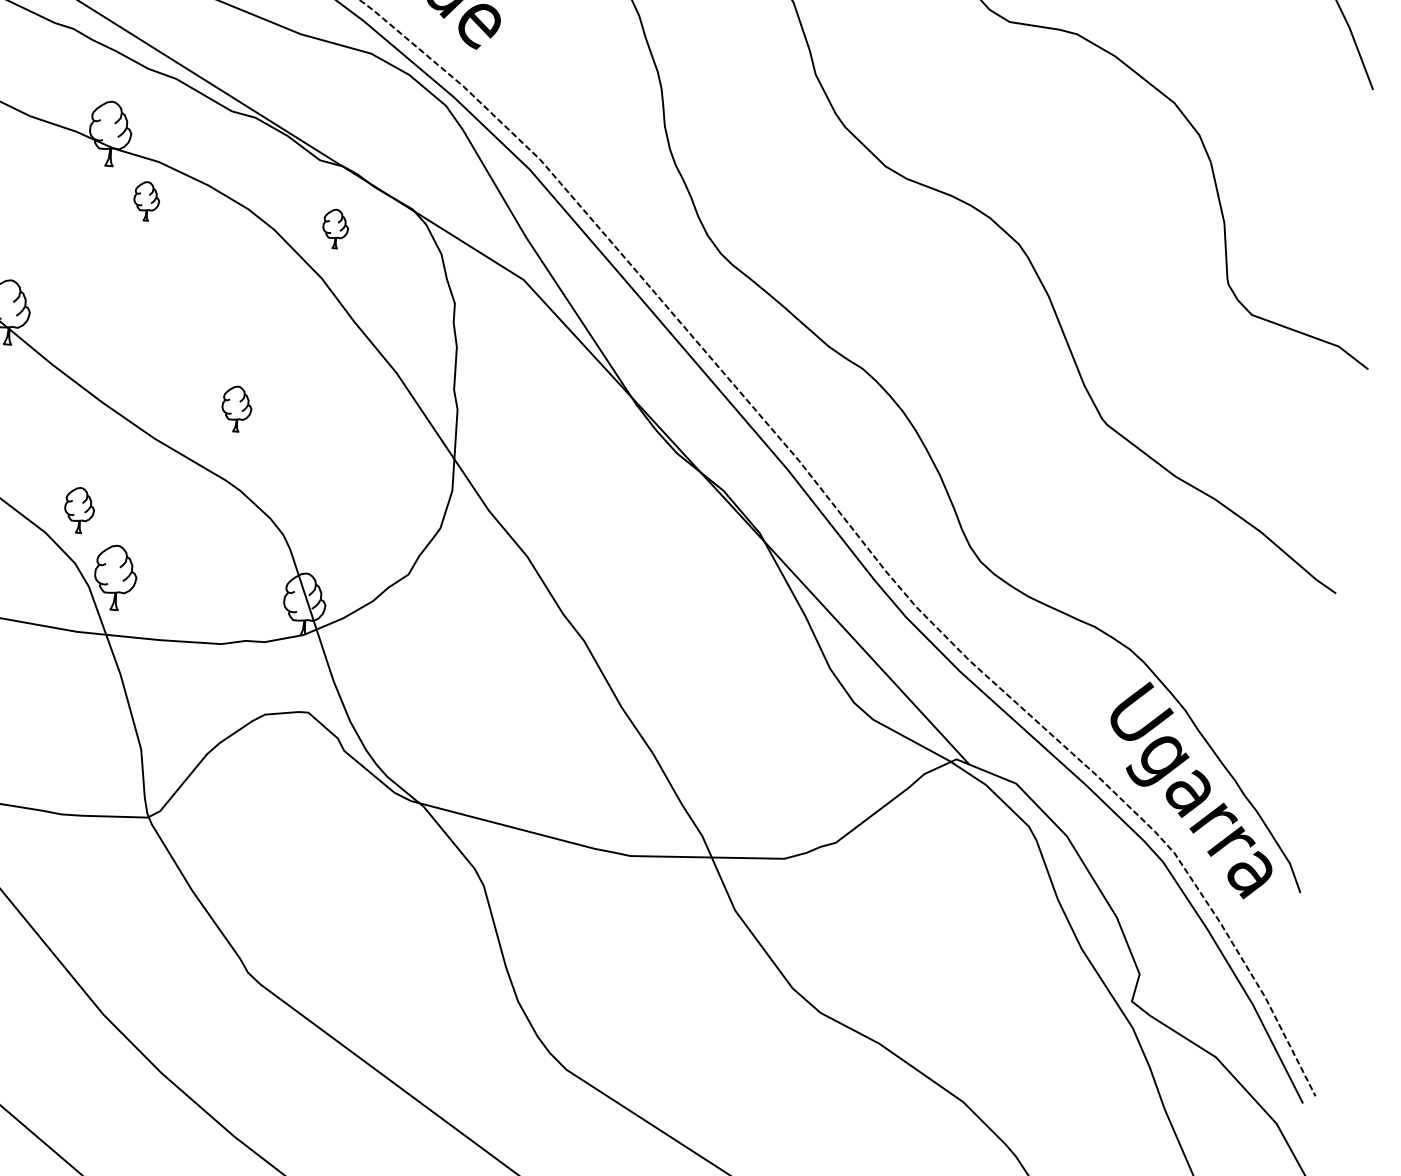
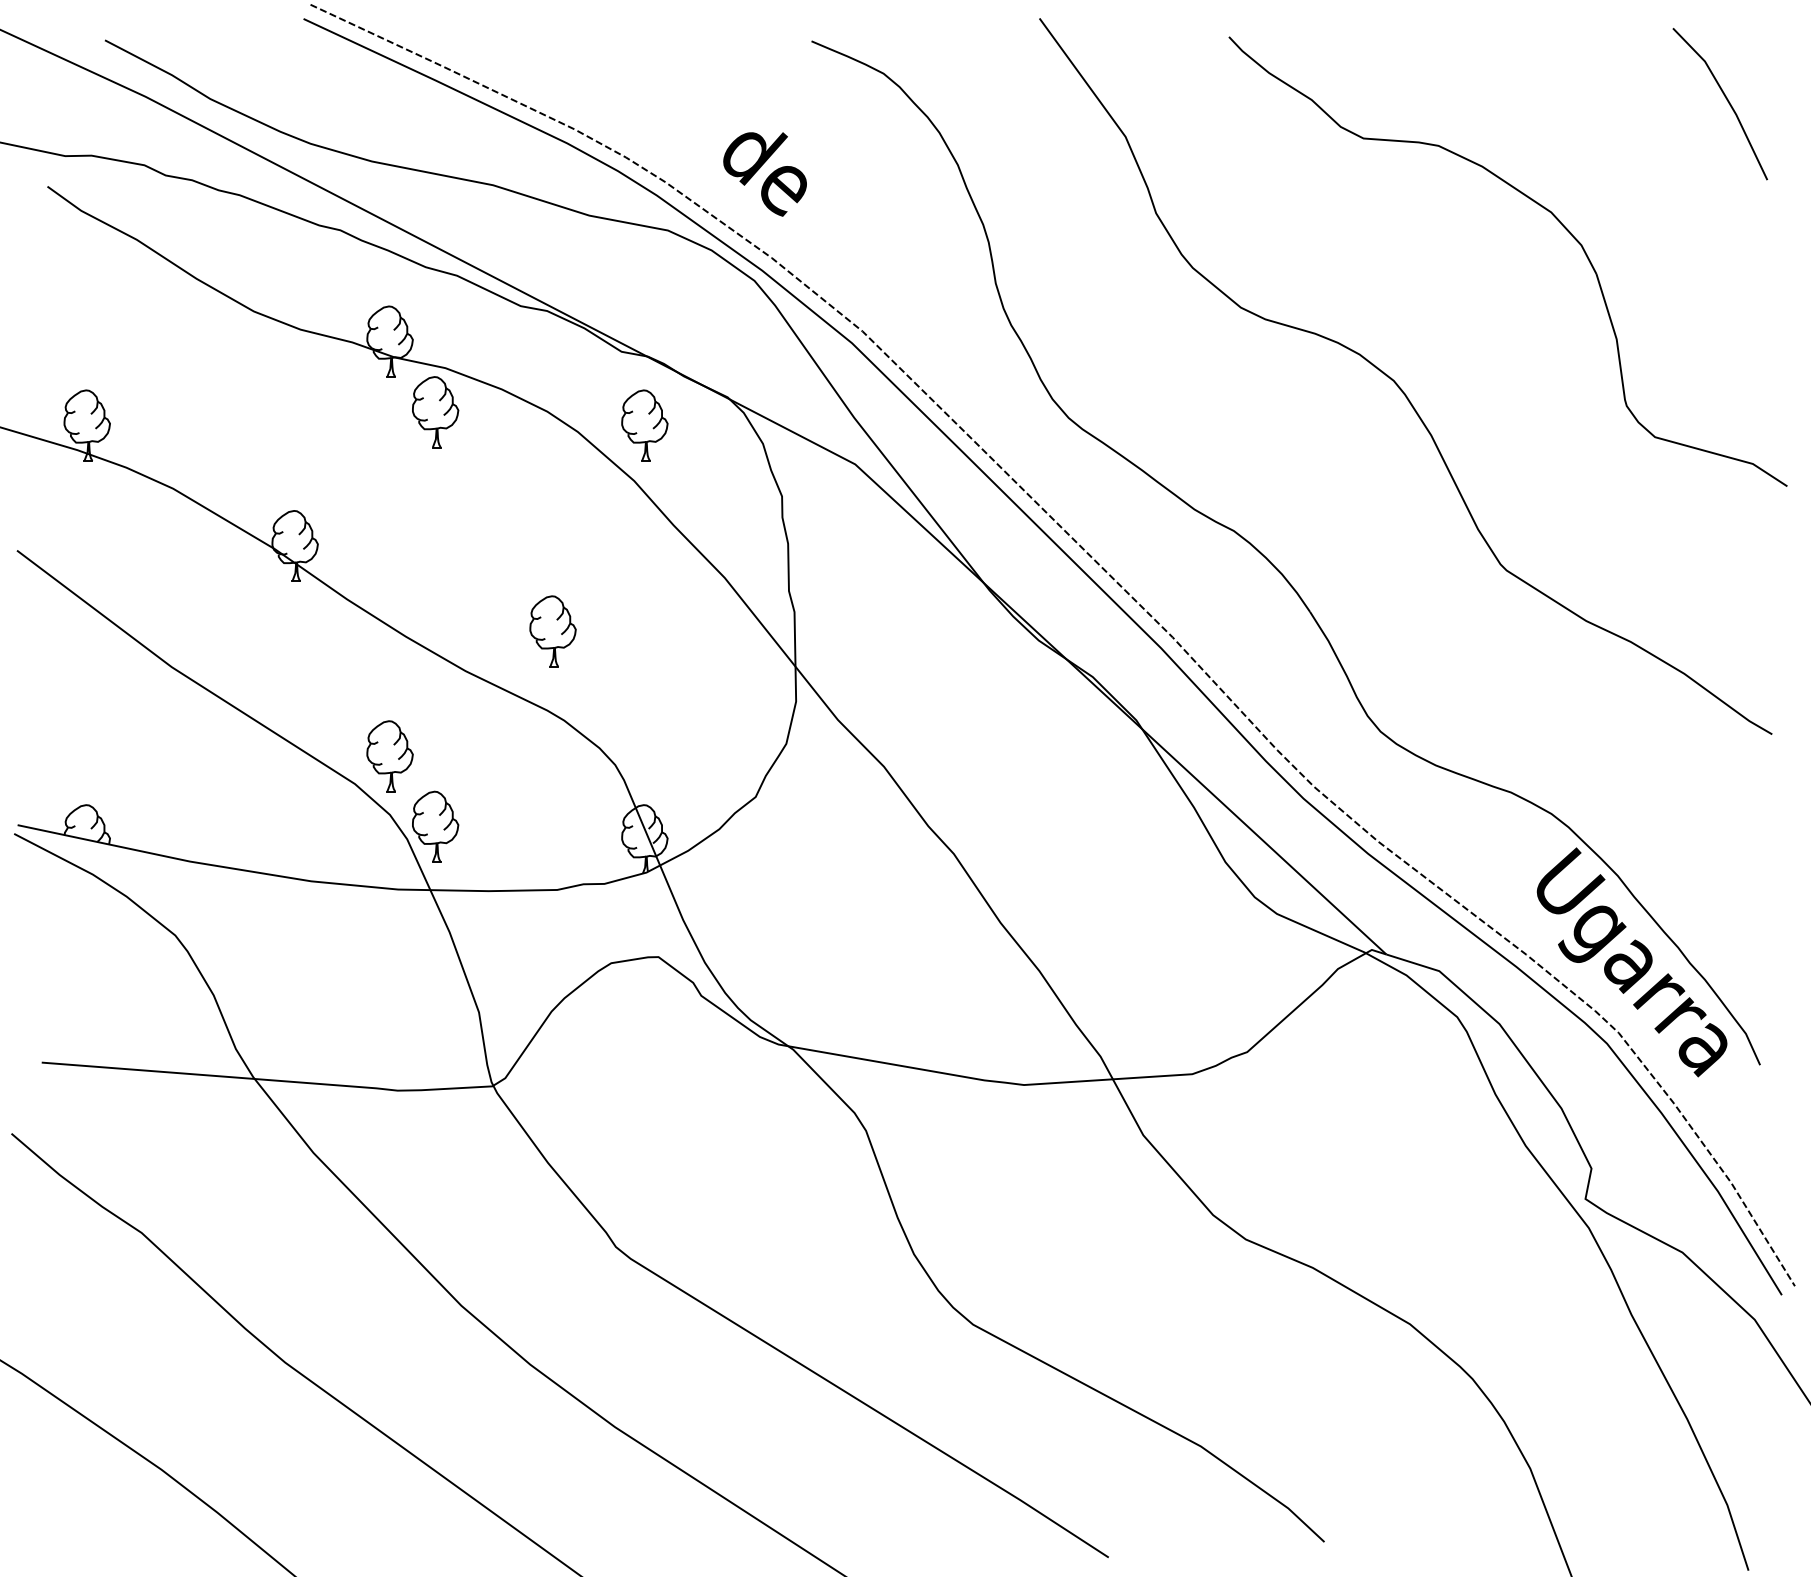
part: (146, 201) -> (435, 412), size x1.67
part: (335, 228) -> (644, 425), size x1.67
part: (236, 409) -> (552, 631), size x1.43
part: (79, 510) -> (389, 756), size x1.43

